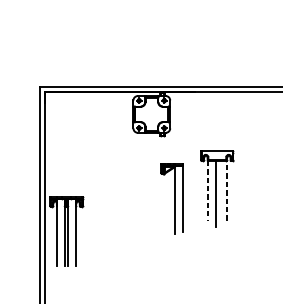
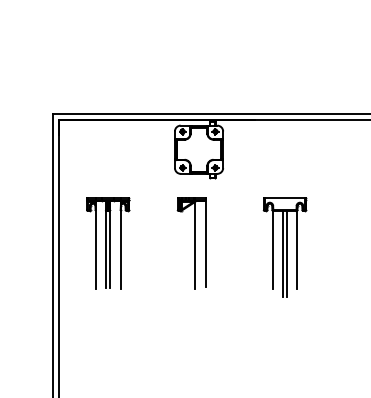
line: (226, 190) -> (297, 249), dashed -> solid
line: (207, 191) -> (272, 250), dashed -> solid
line: (218, 193) -> (286, 253), added
part: (172, 198) -> (191, 243), moved
part: (66, 231) -> (108, 243), moved

